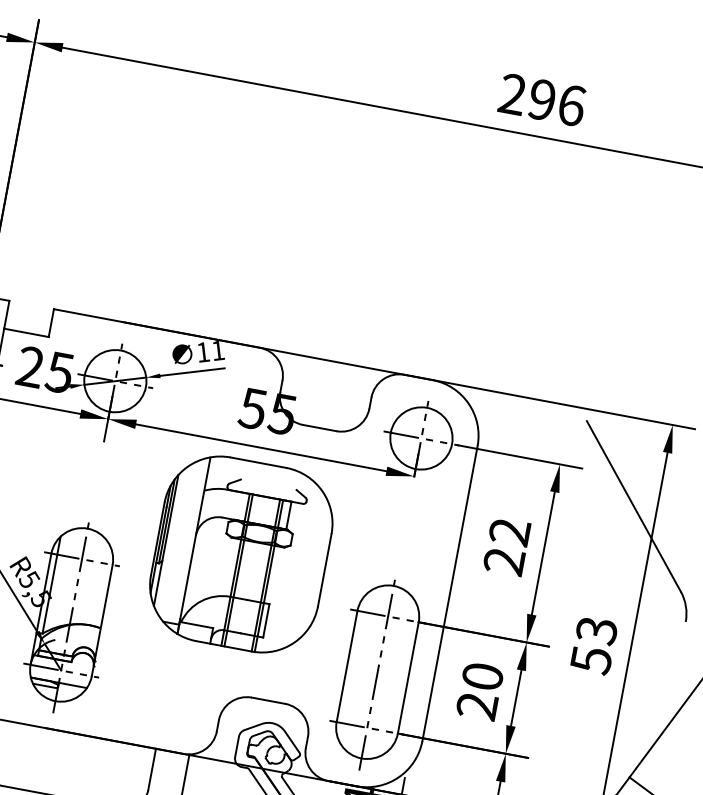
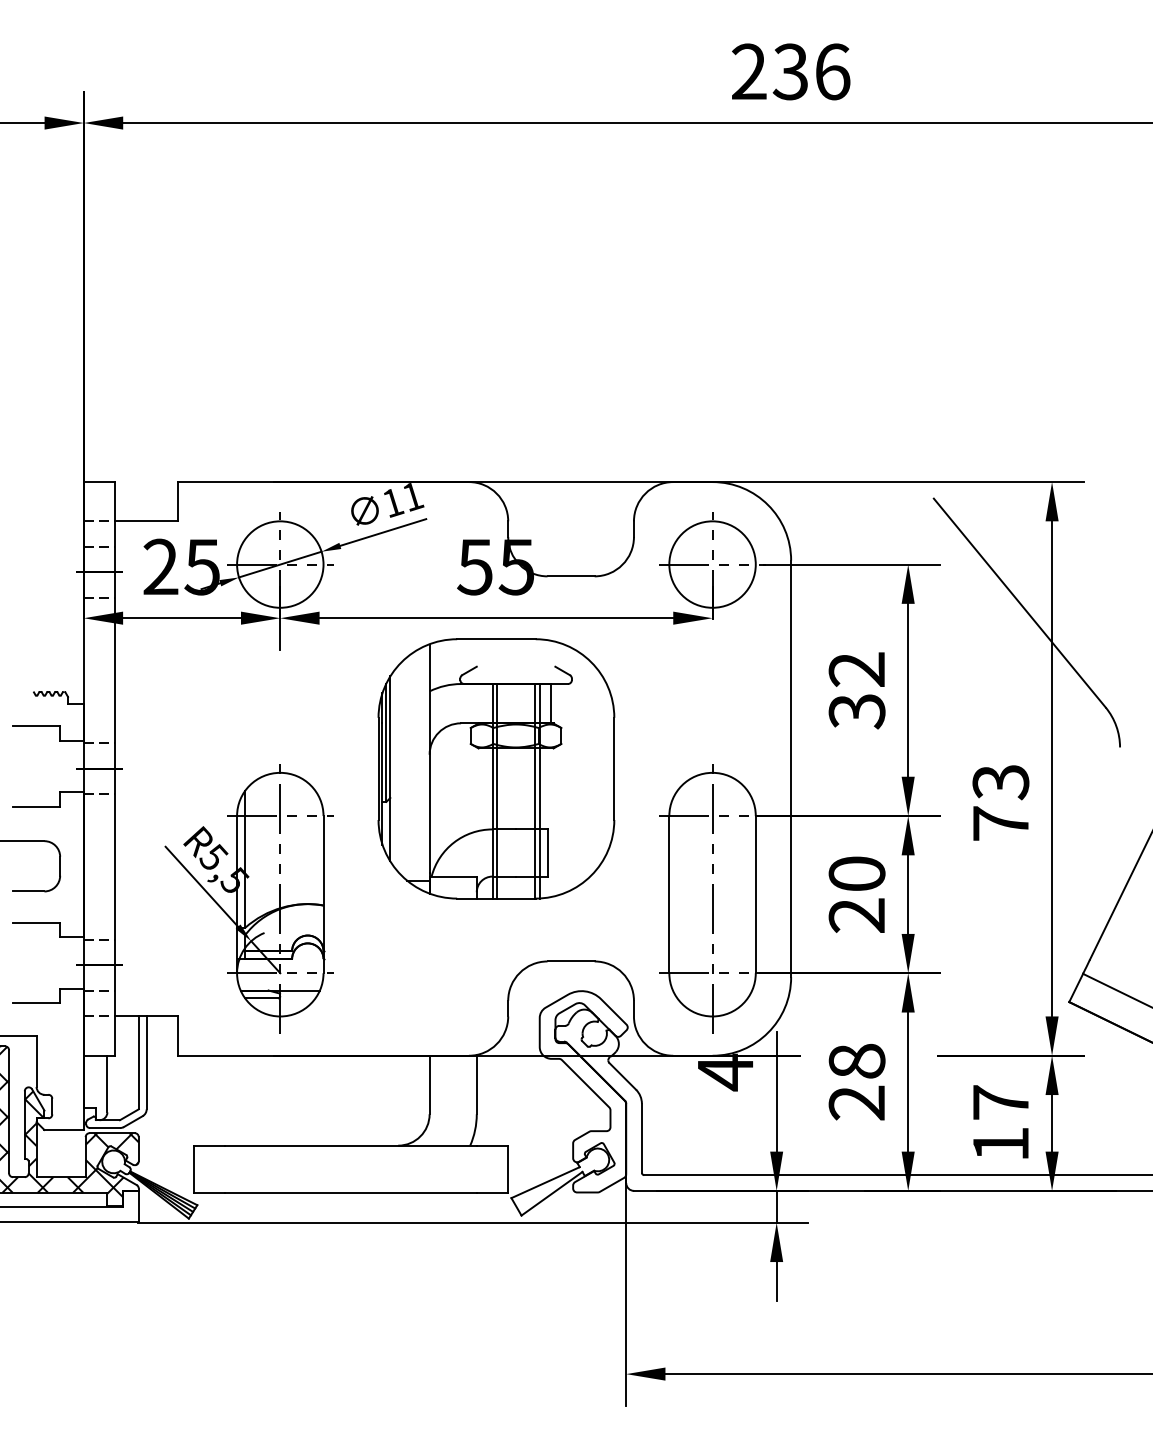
text: (541, 99) -> (789, 71), 296 -> 236
text: (504, 561) -> (857, 711), 22 -> 32
text: (591, 660) -> (1001, 824), 53 -> 73

